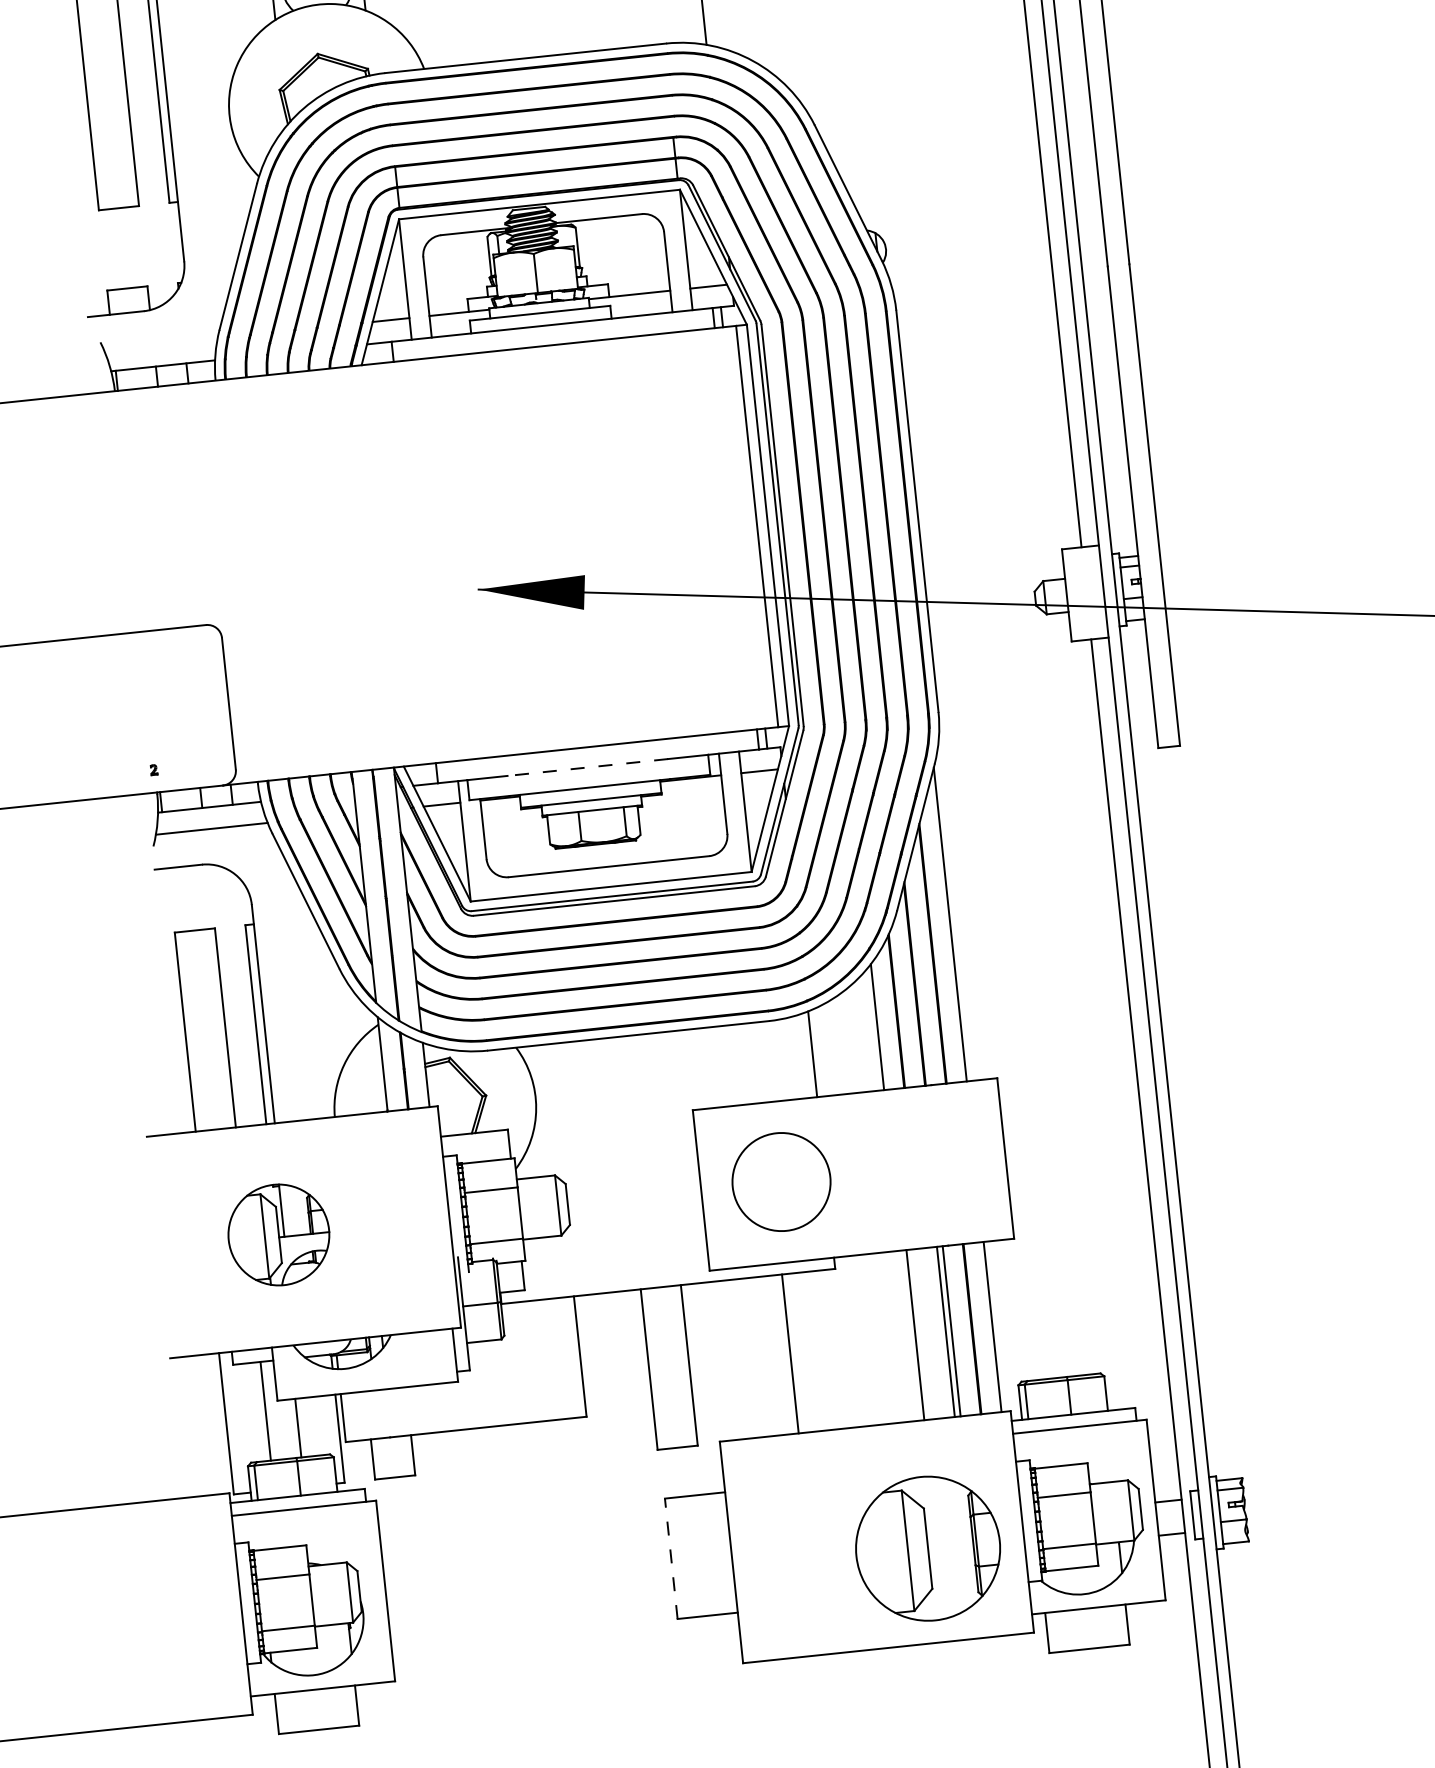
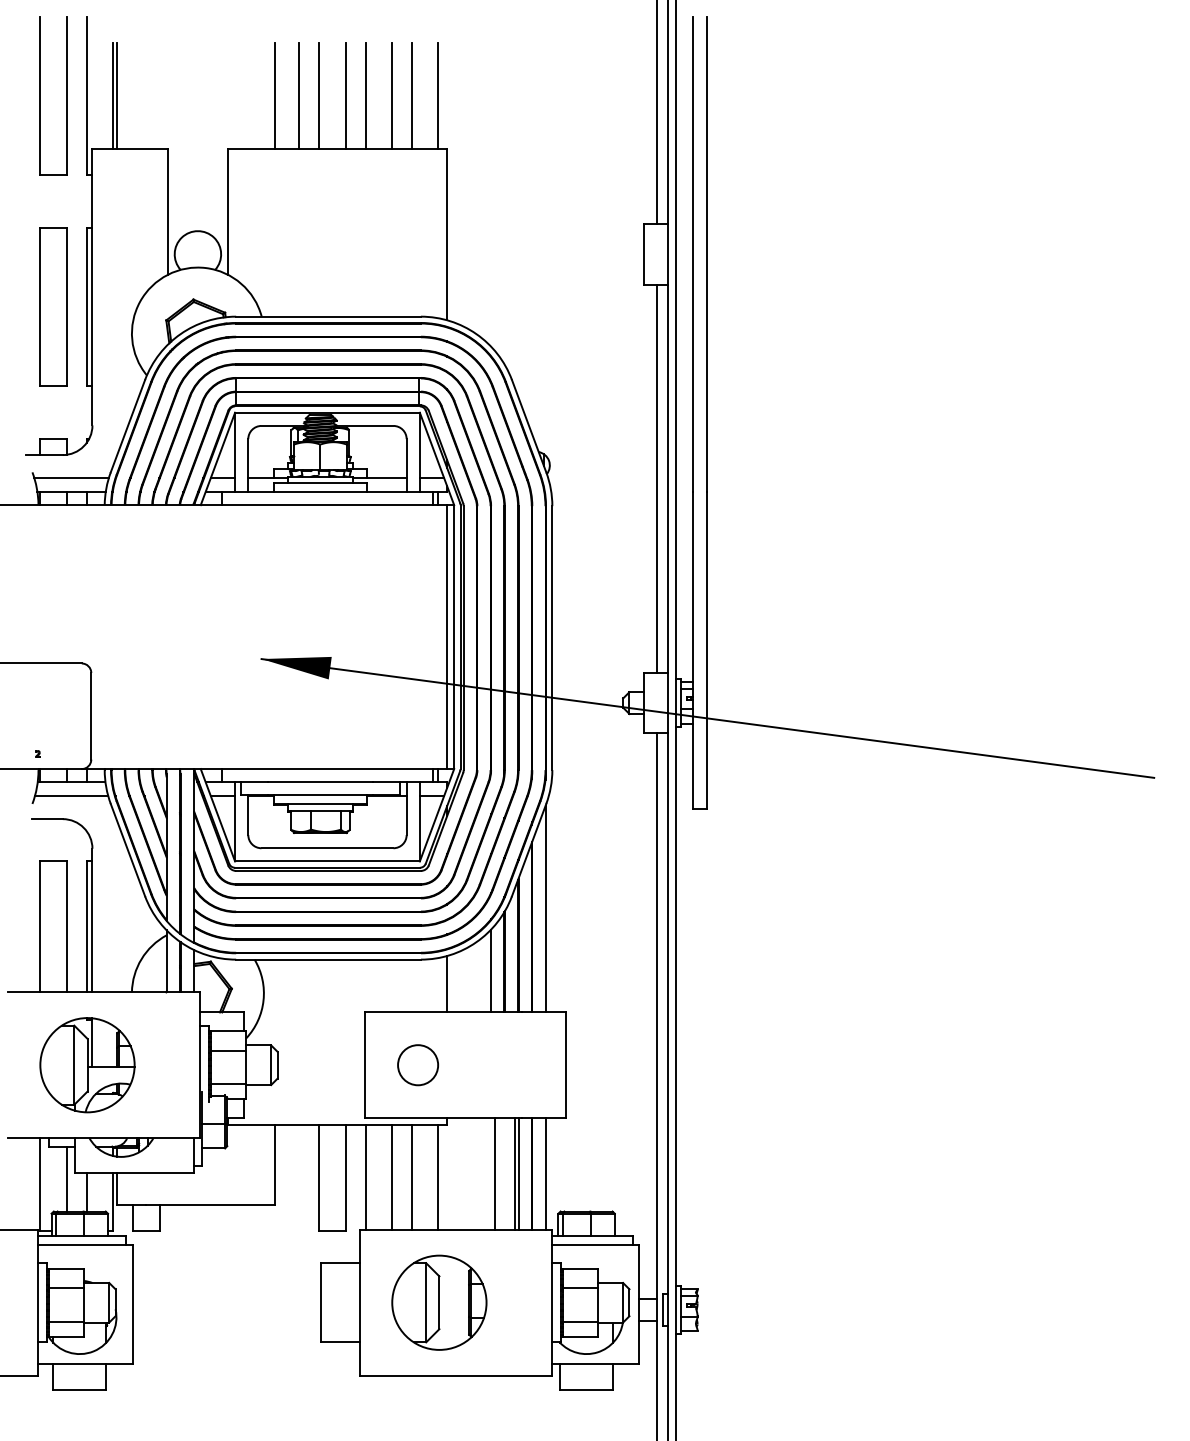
line: (160, 343) -> (71, 477), added
line: (587, 767) -> (320, 782), dashed -> solid
circle: (782, 1182) -> (418, 1065), size x0.62
part: (278, 1235) -> (87, 1065), size x1.43
line: (830, 1349) -> (438, 1177), added
line: (760, 1356) -> (392, 1177), added
line: (719, 1361) -> (365, 1177), added
part: (928, 1548) -> (439, 1302), moved
line: (671, 1558) -> (320, 1302), dashed -> solid

